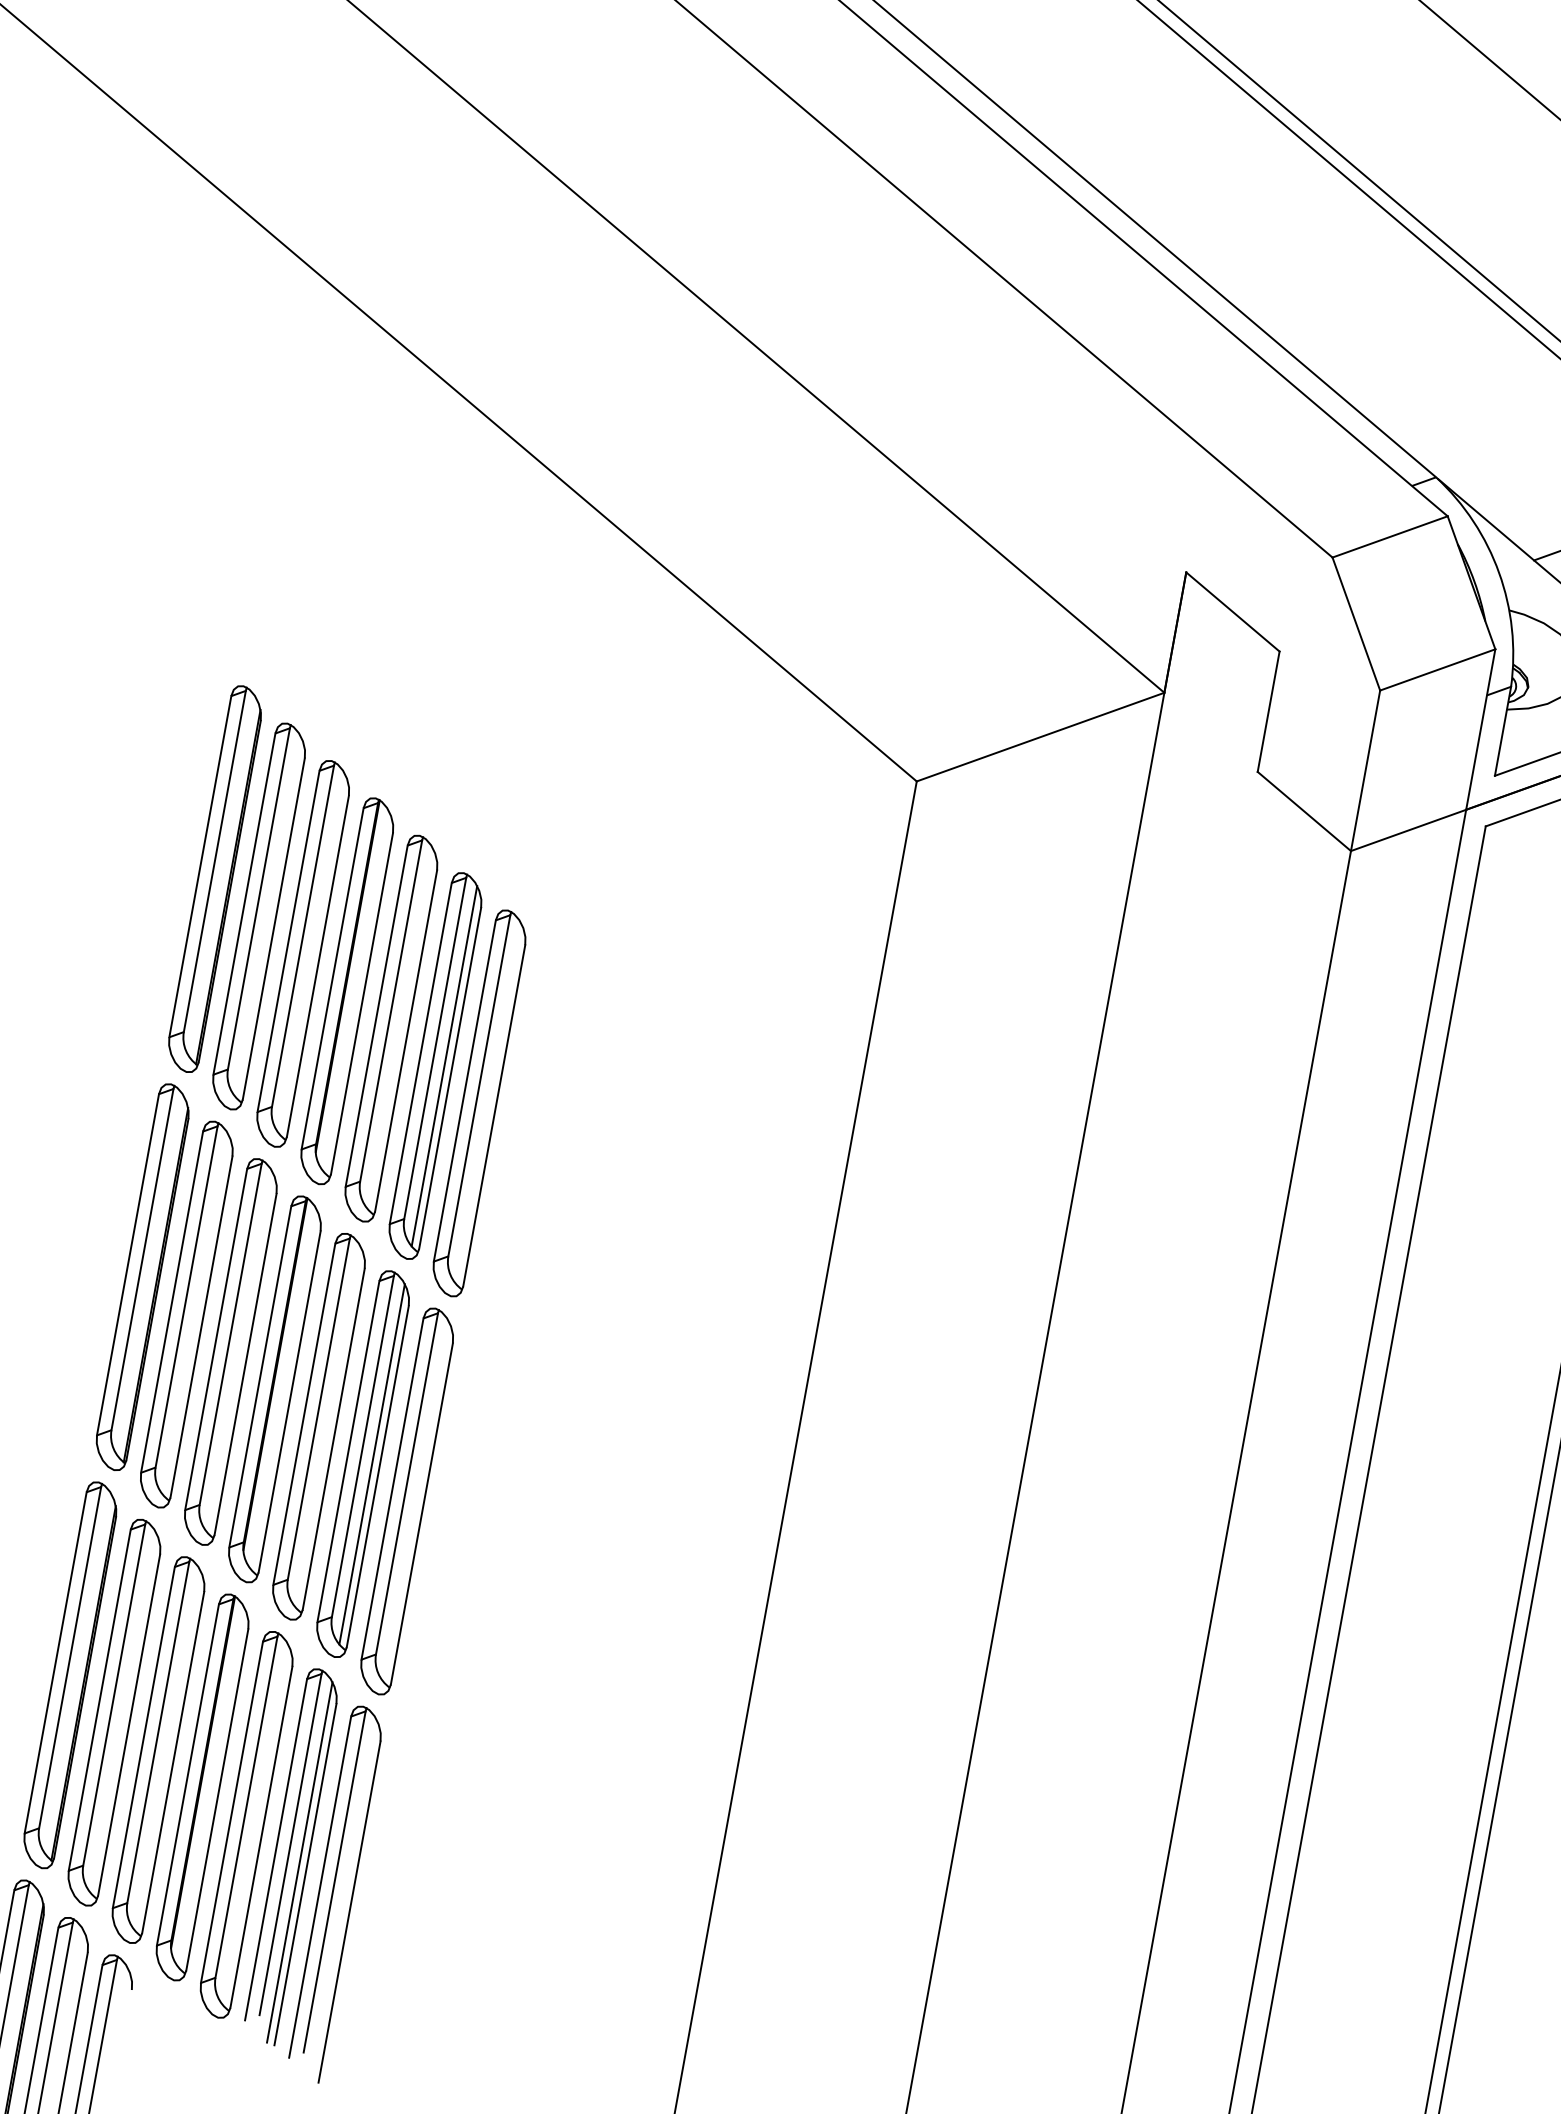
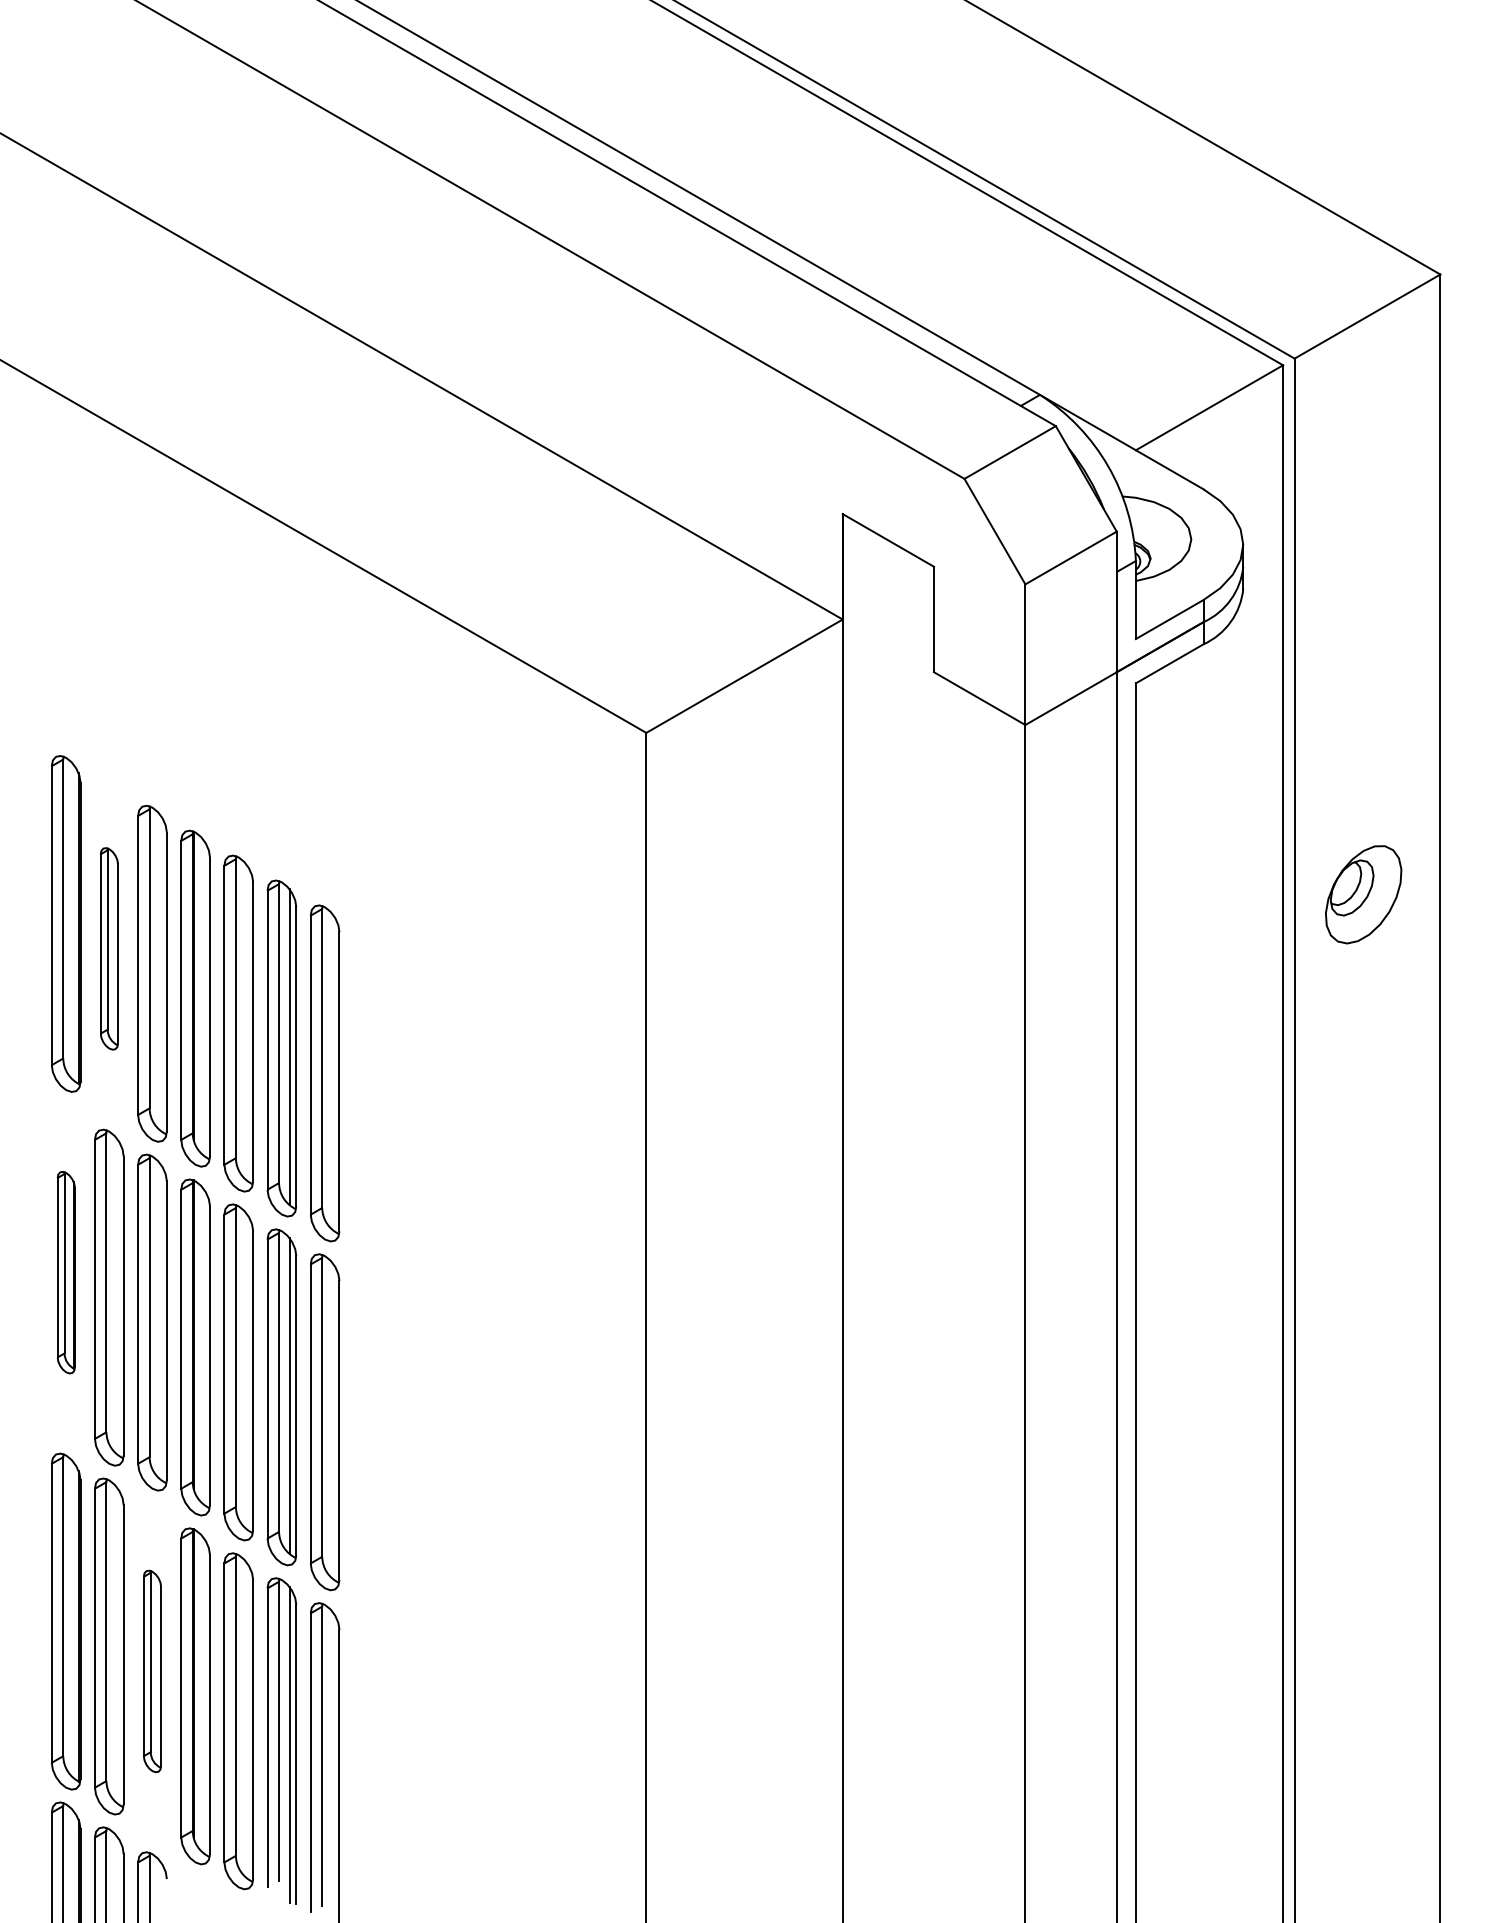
part: (259, 916) -> (109, 948), size x0.6
part: (143, 1276) -> (66, 1272), size x0.6
part: (158, 1750) -> (152, 1671), size x0.6

